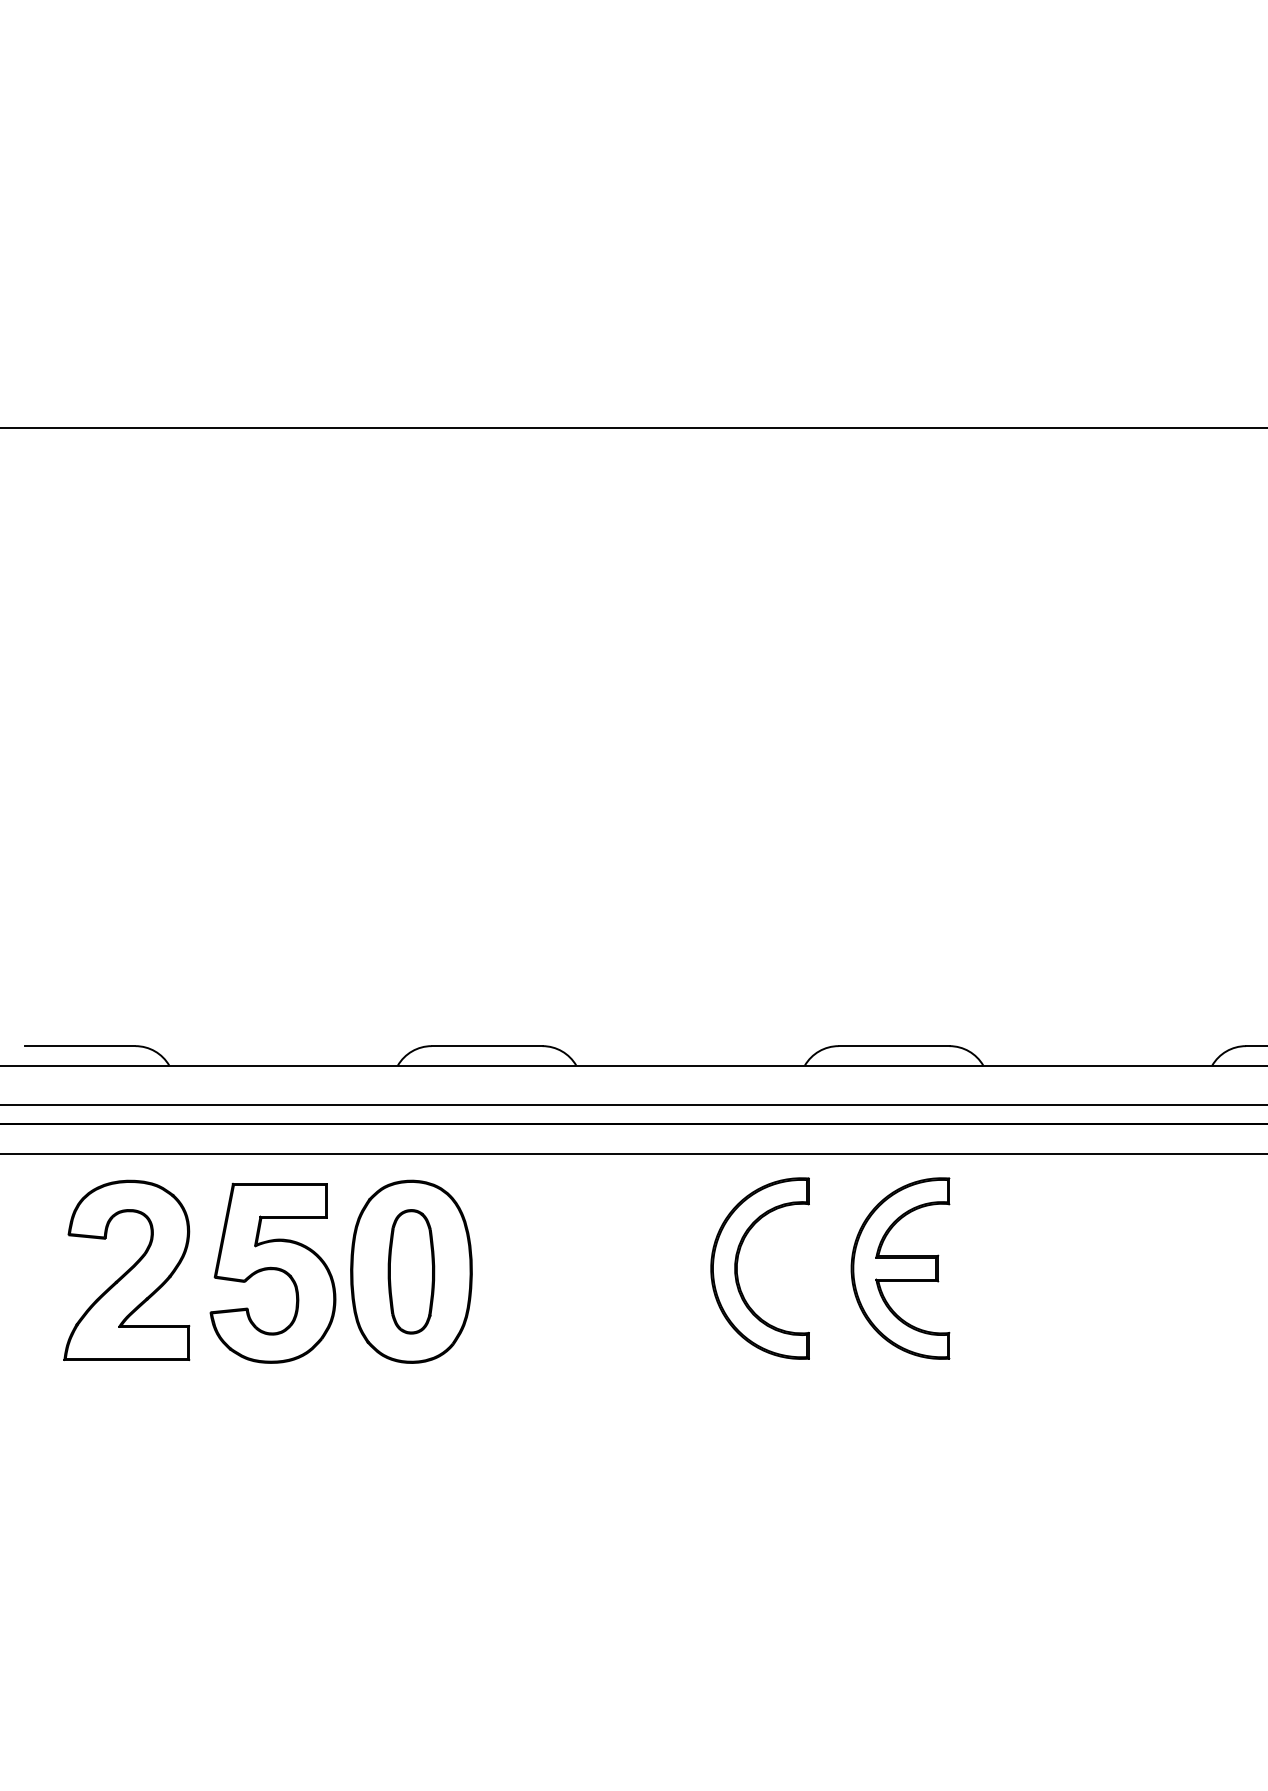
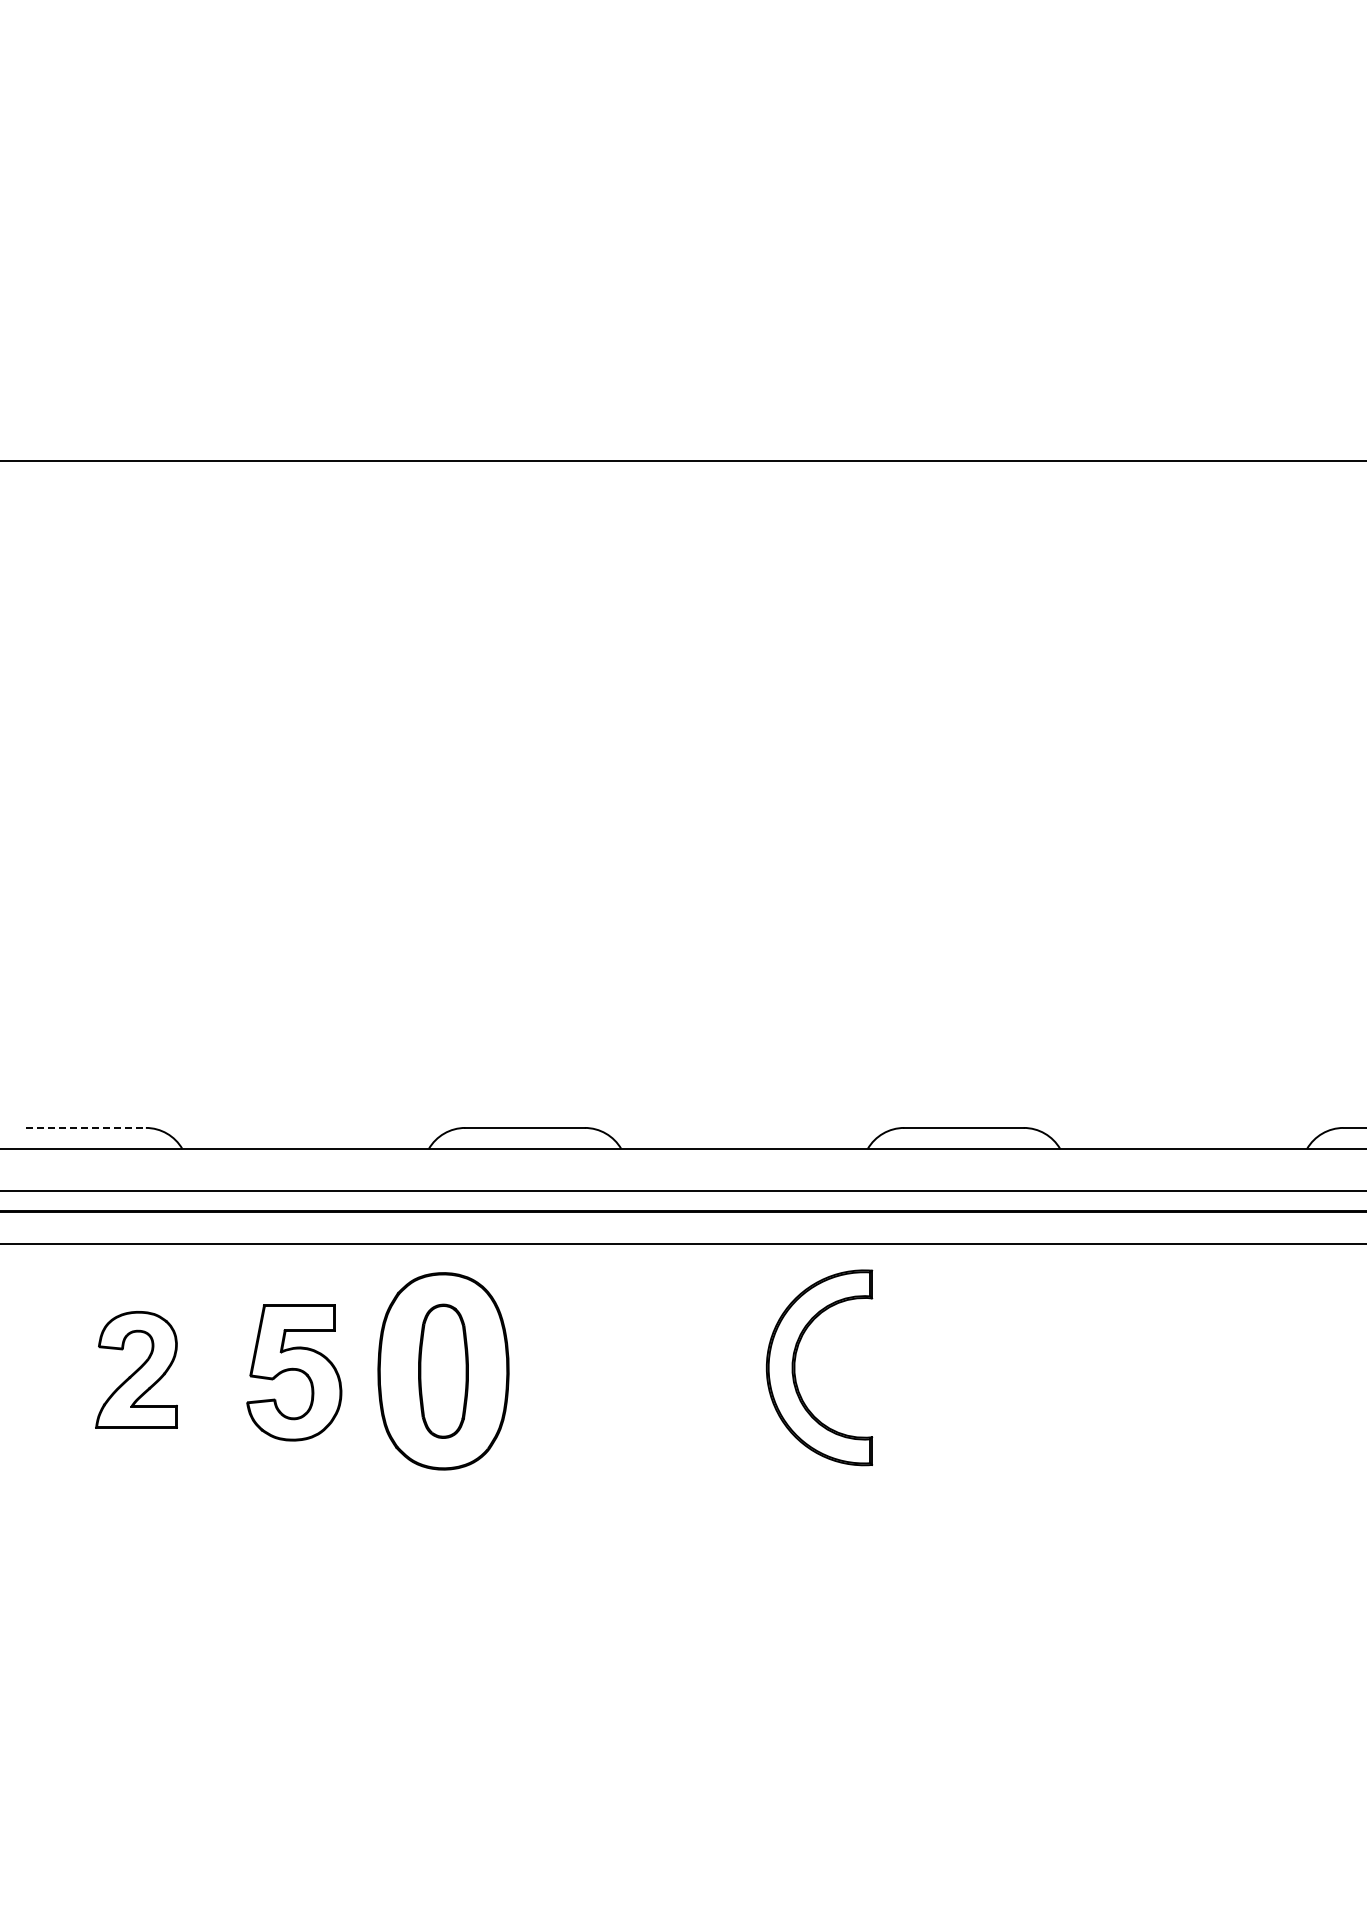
line: (80, 1045) -> (86, 1127), solid -> dashed
part: (900, 1268) -> (970, 1367), removed
part: (126, 1270) -> (136, 1369), size x0.6
part: (273, 1272) -> (294, 1372), size x0.7

